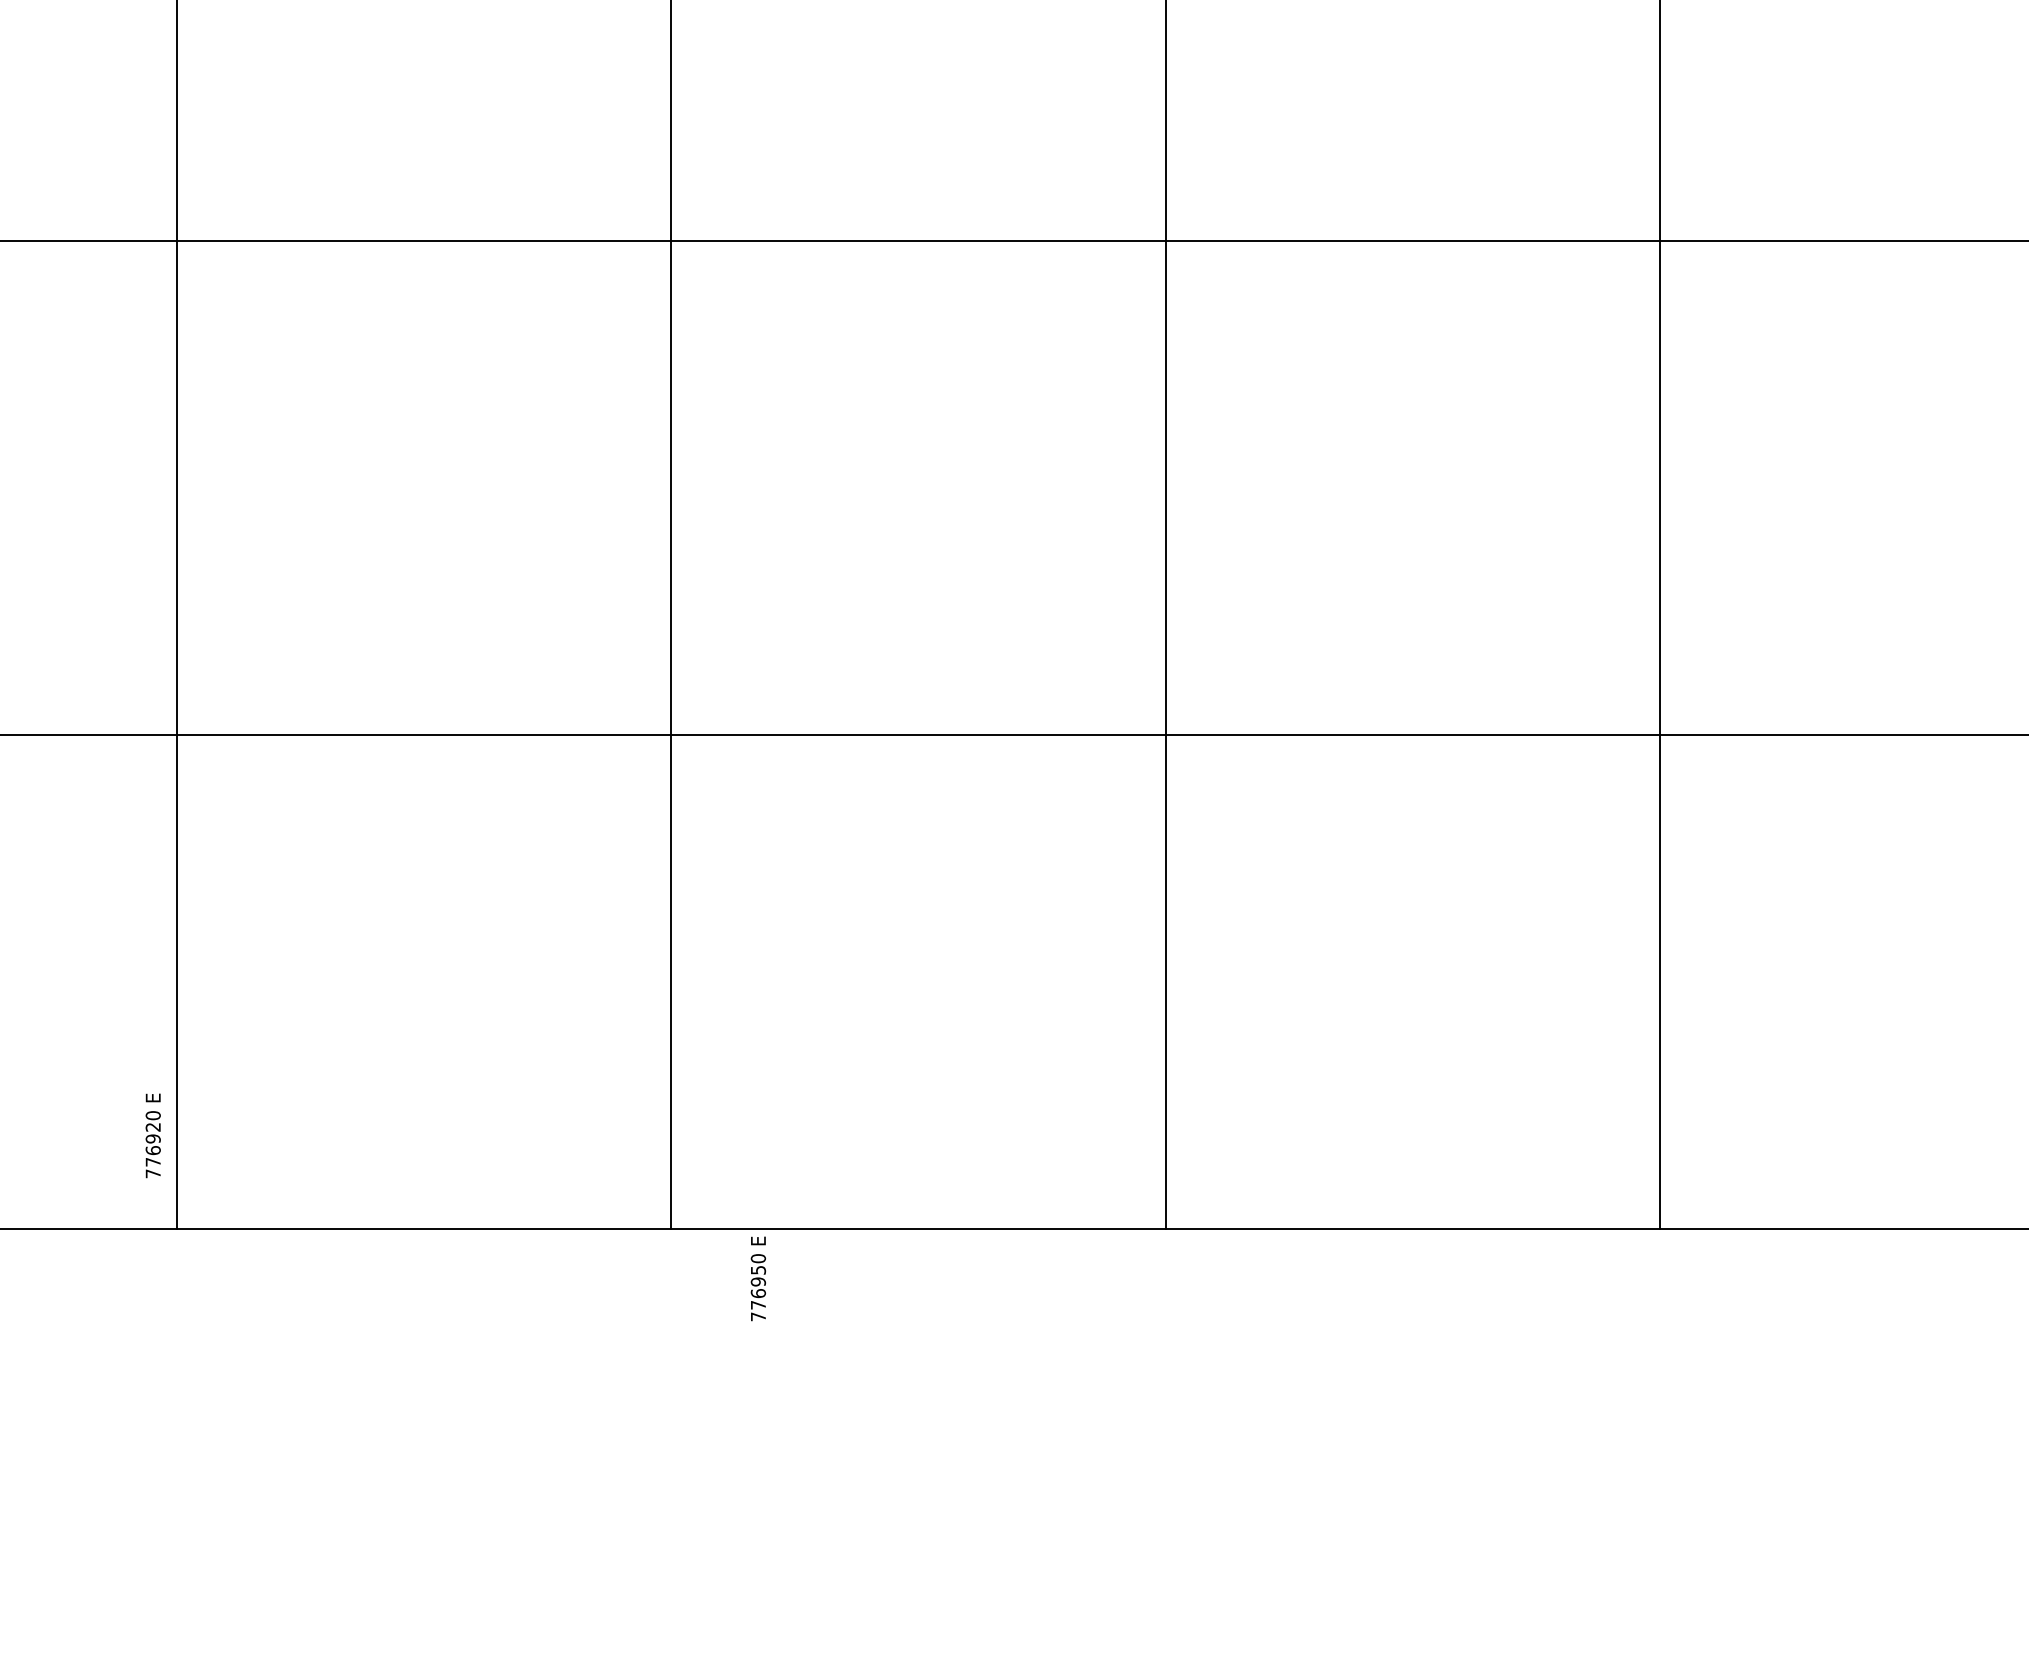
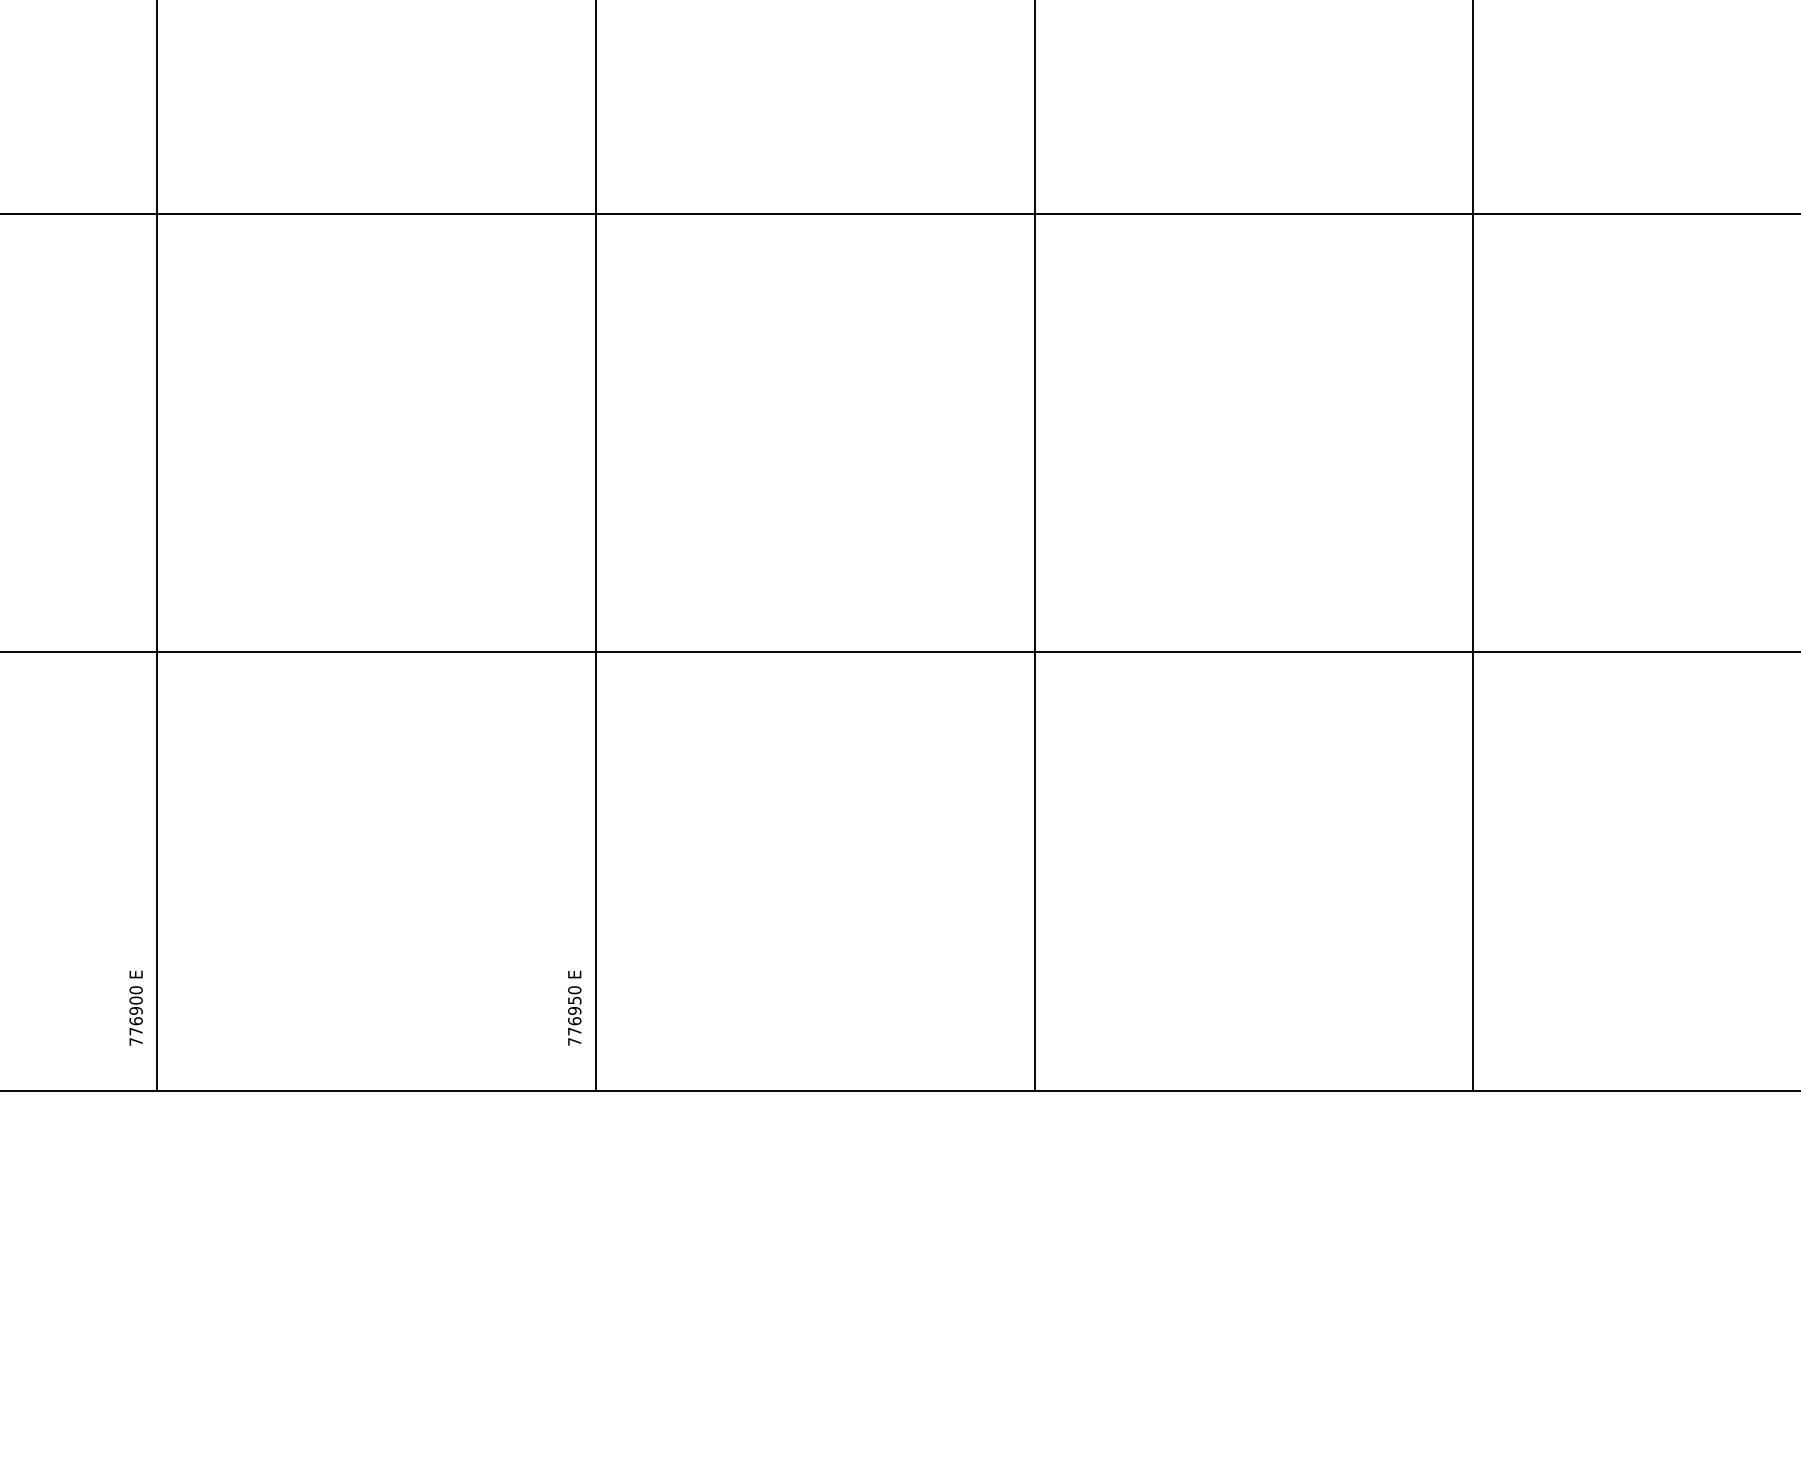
text: (152, 1126) -> (135, 999), 776920 -> 776900
text: (758, 1278) -> (574, 1007), moved

